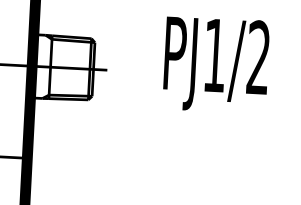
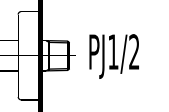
text: (214, 64) -> (113, 56), moved

